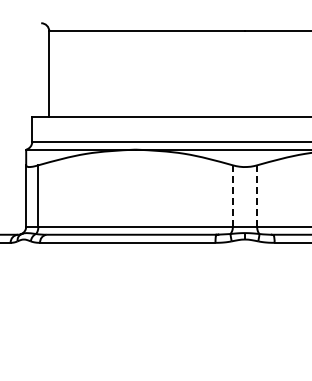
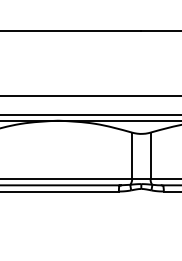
line: (232, 195) -> (131, 155), dashed -> solid
line: (257, 195) -> (150, 155), dashed -> solid

